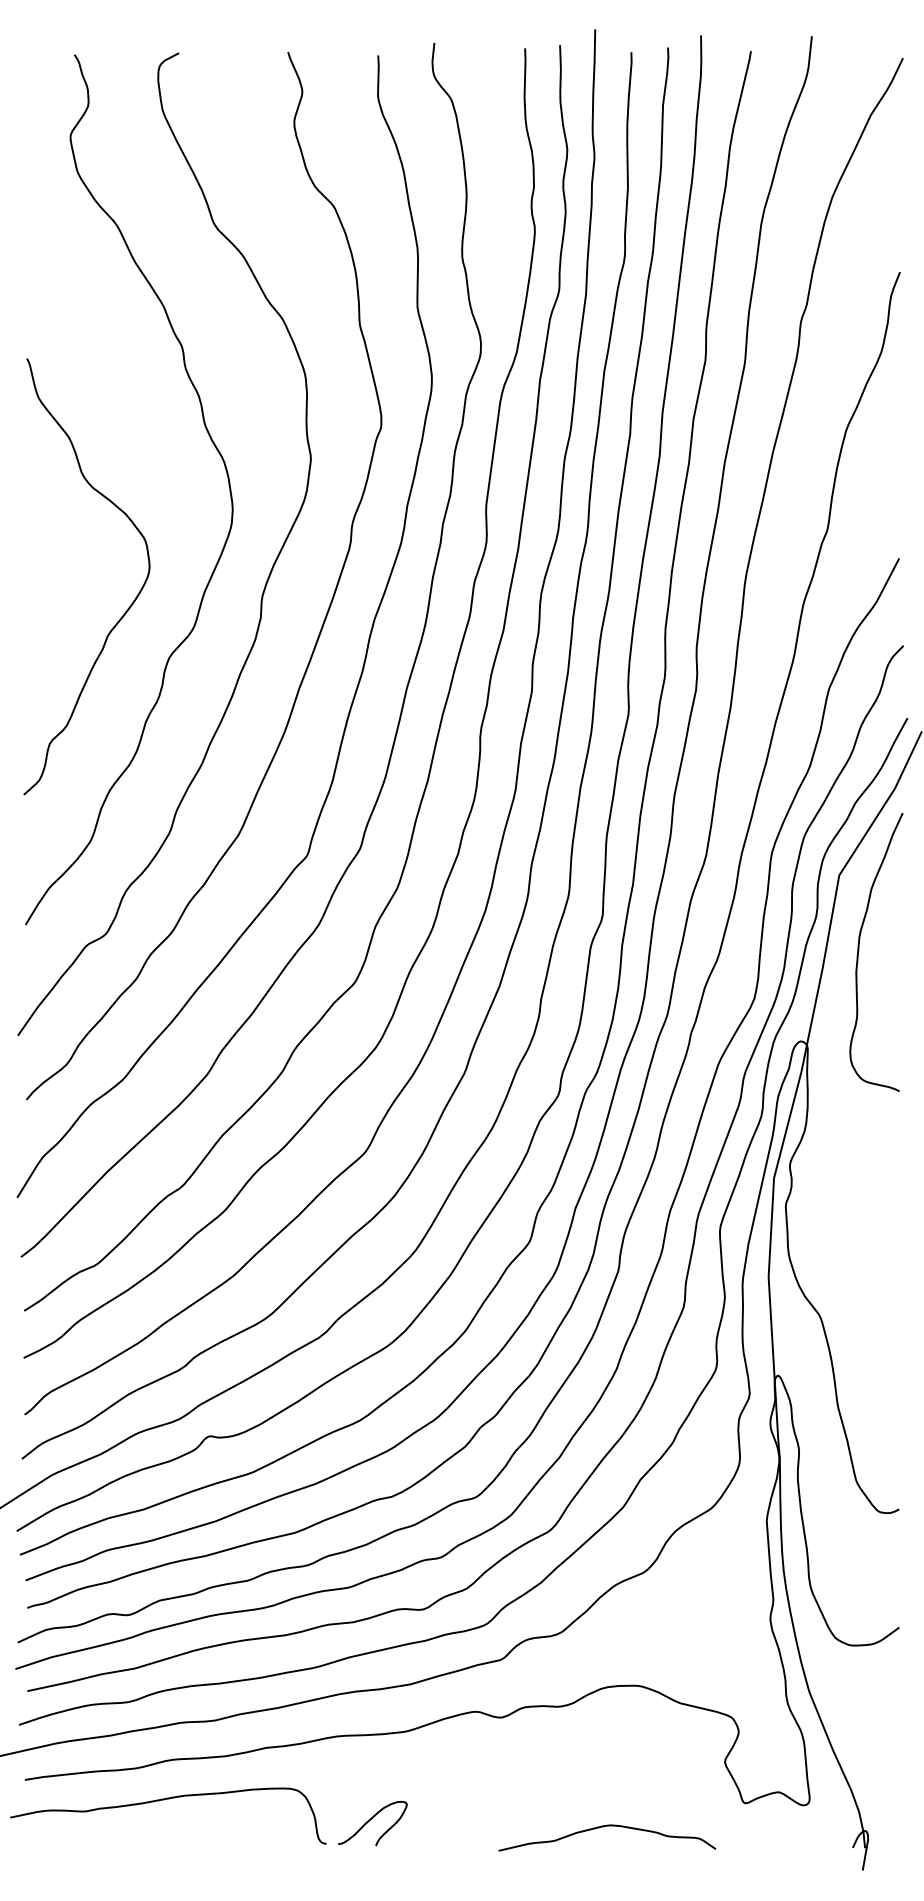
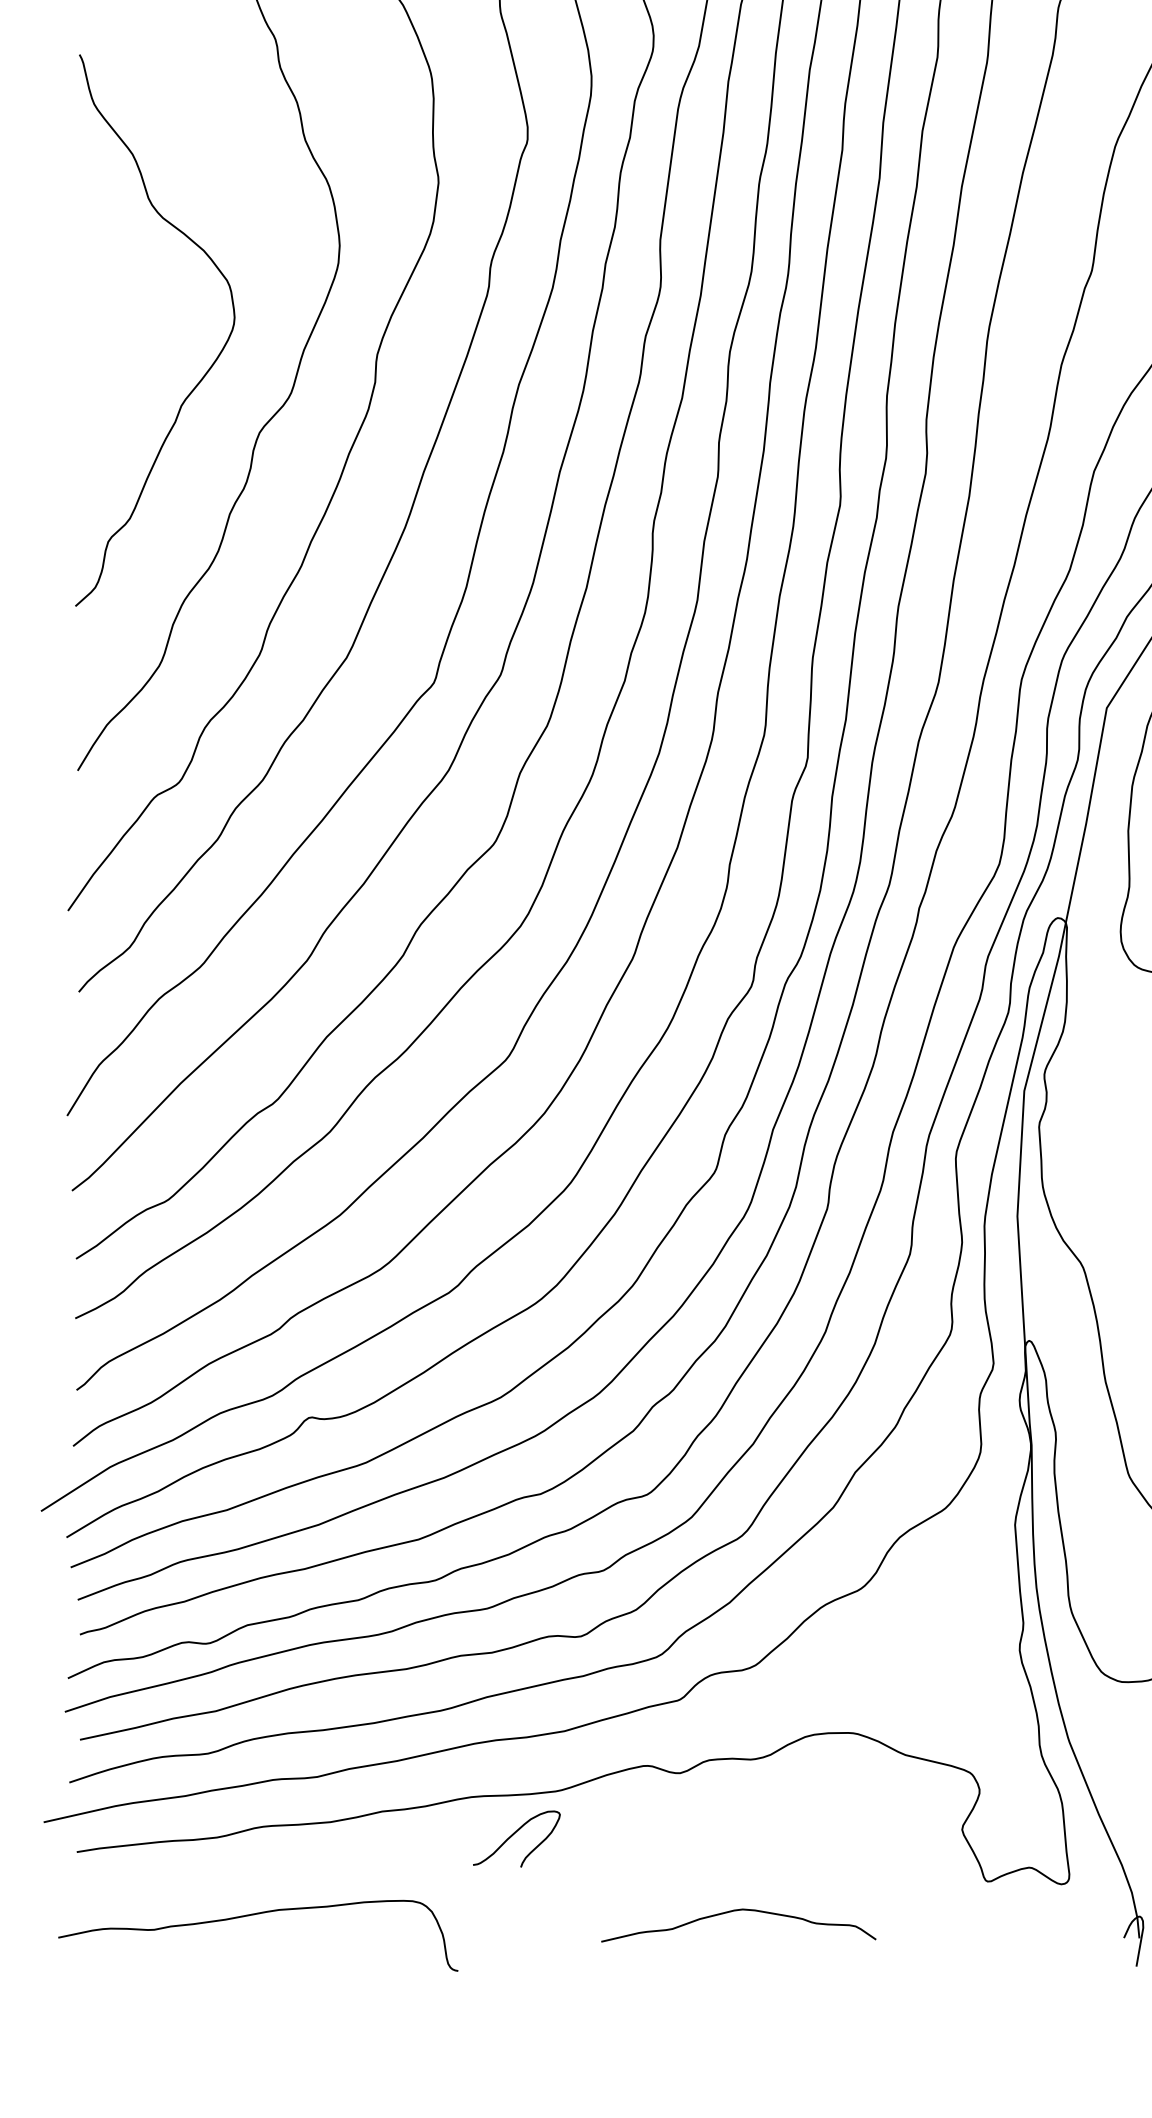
curve: (164, 1800) -> (253, 1916), moved
curve: (370, 1820) -> (513, 1835), moved
curve: (603, 1827) -> (733, 1912), moved

